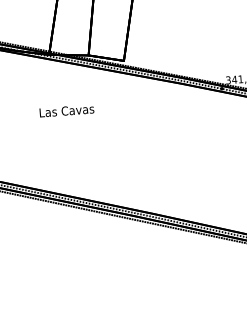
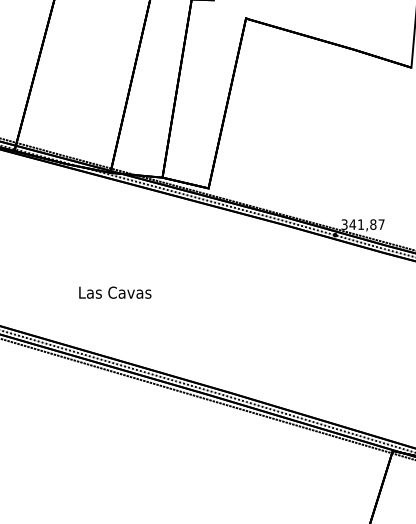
text: (67, 110) -> (115, 292), moved

